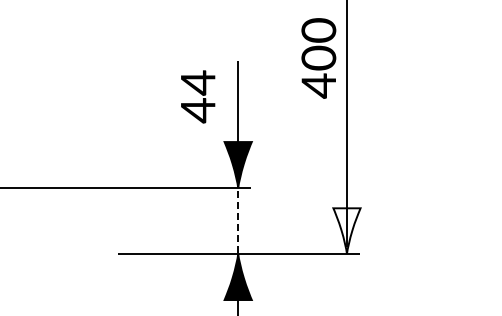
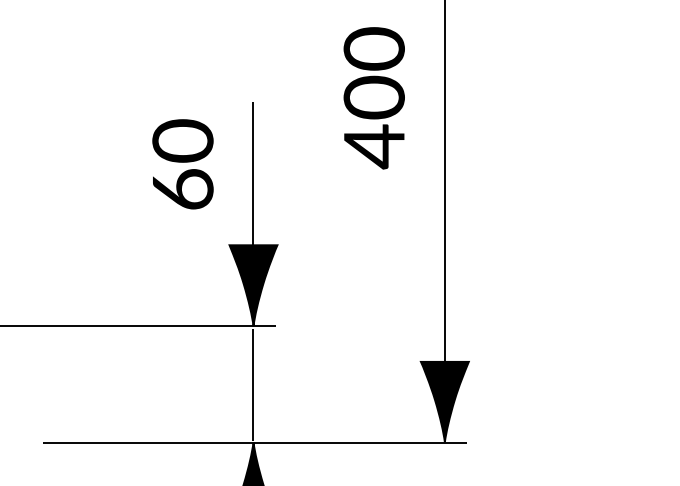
text: (318, 58) -> (373, 98), moved
text: (197, 96) -> (181, 165), 44 -> 60
line: (238, 221) -> (254, 385), dashed -> solid
fill: (346, 230) -> (444, 400), added

